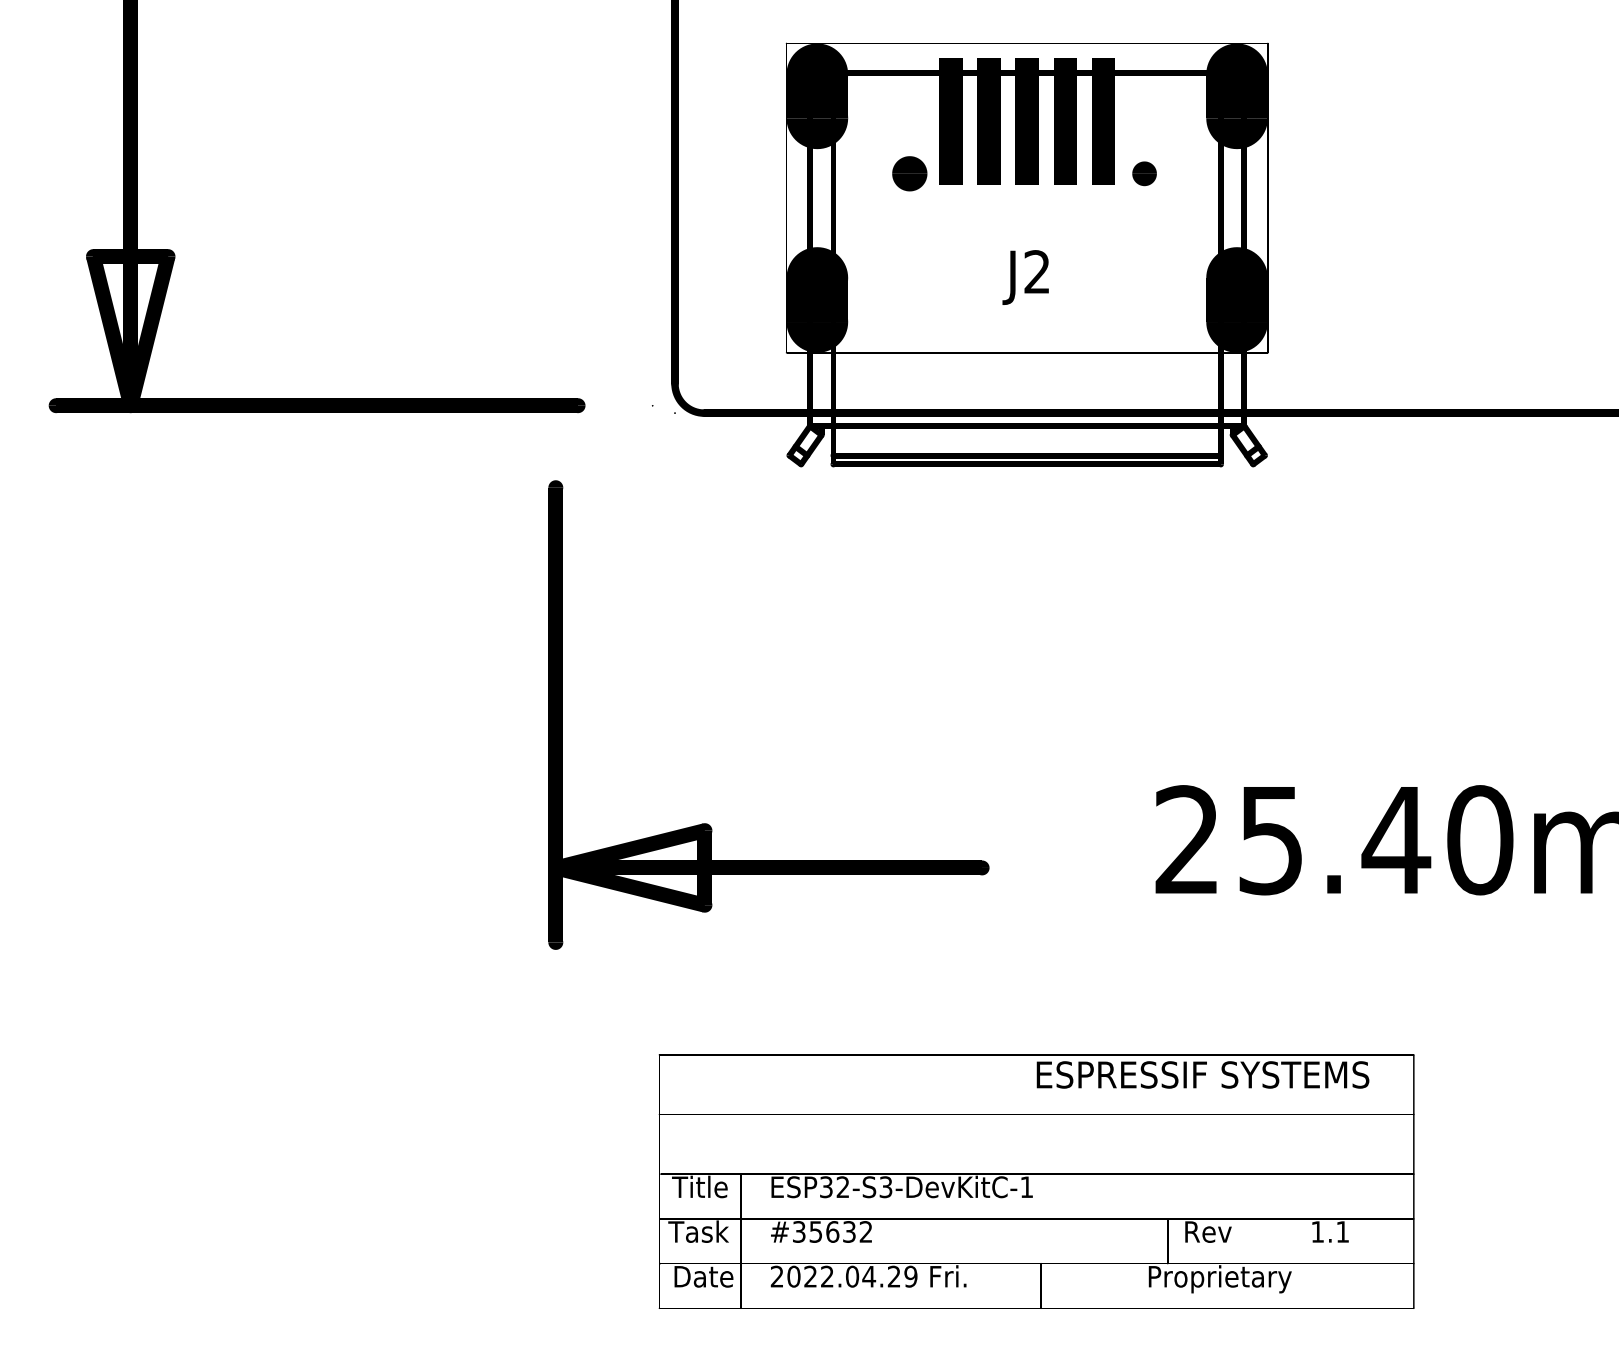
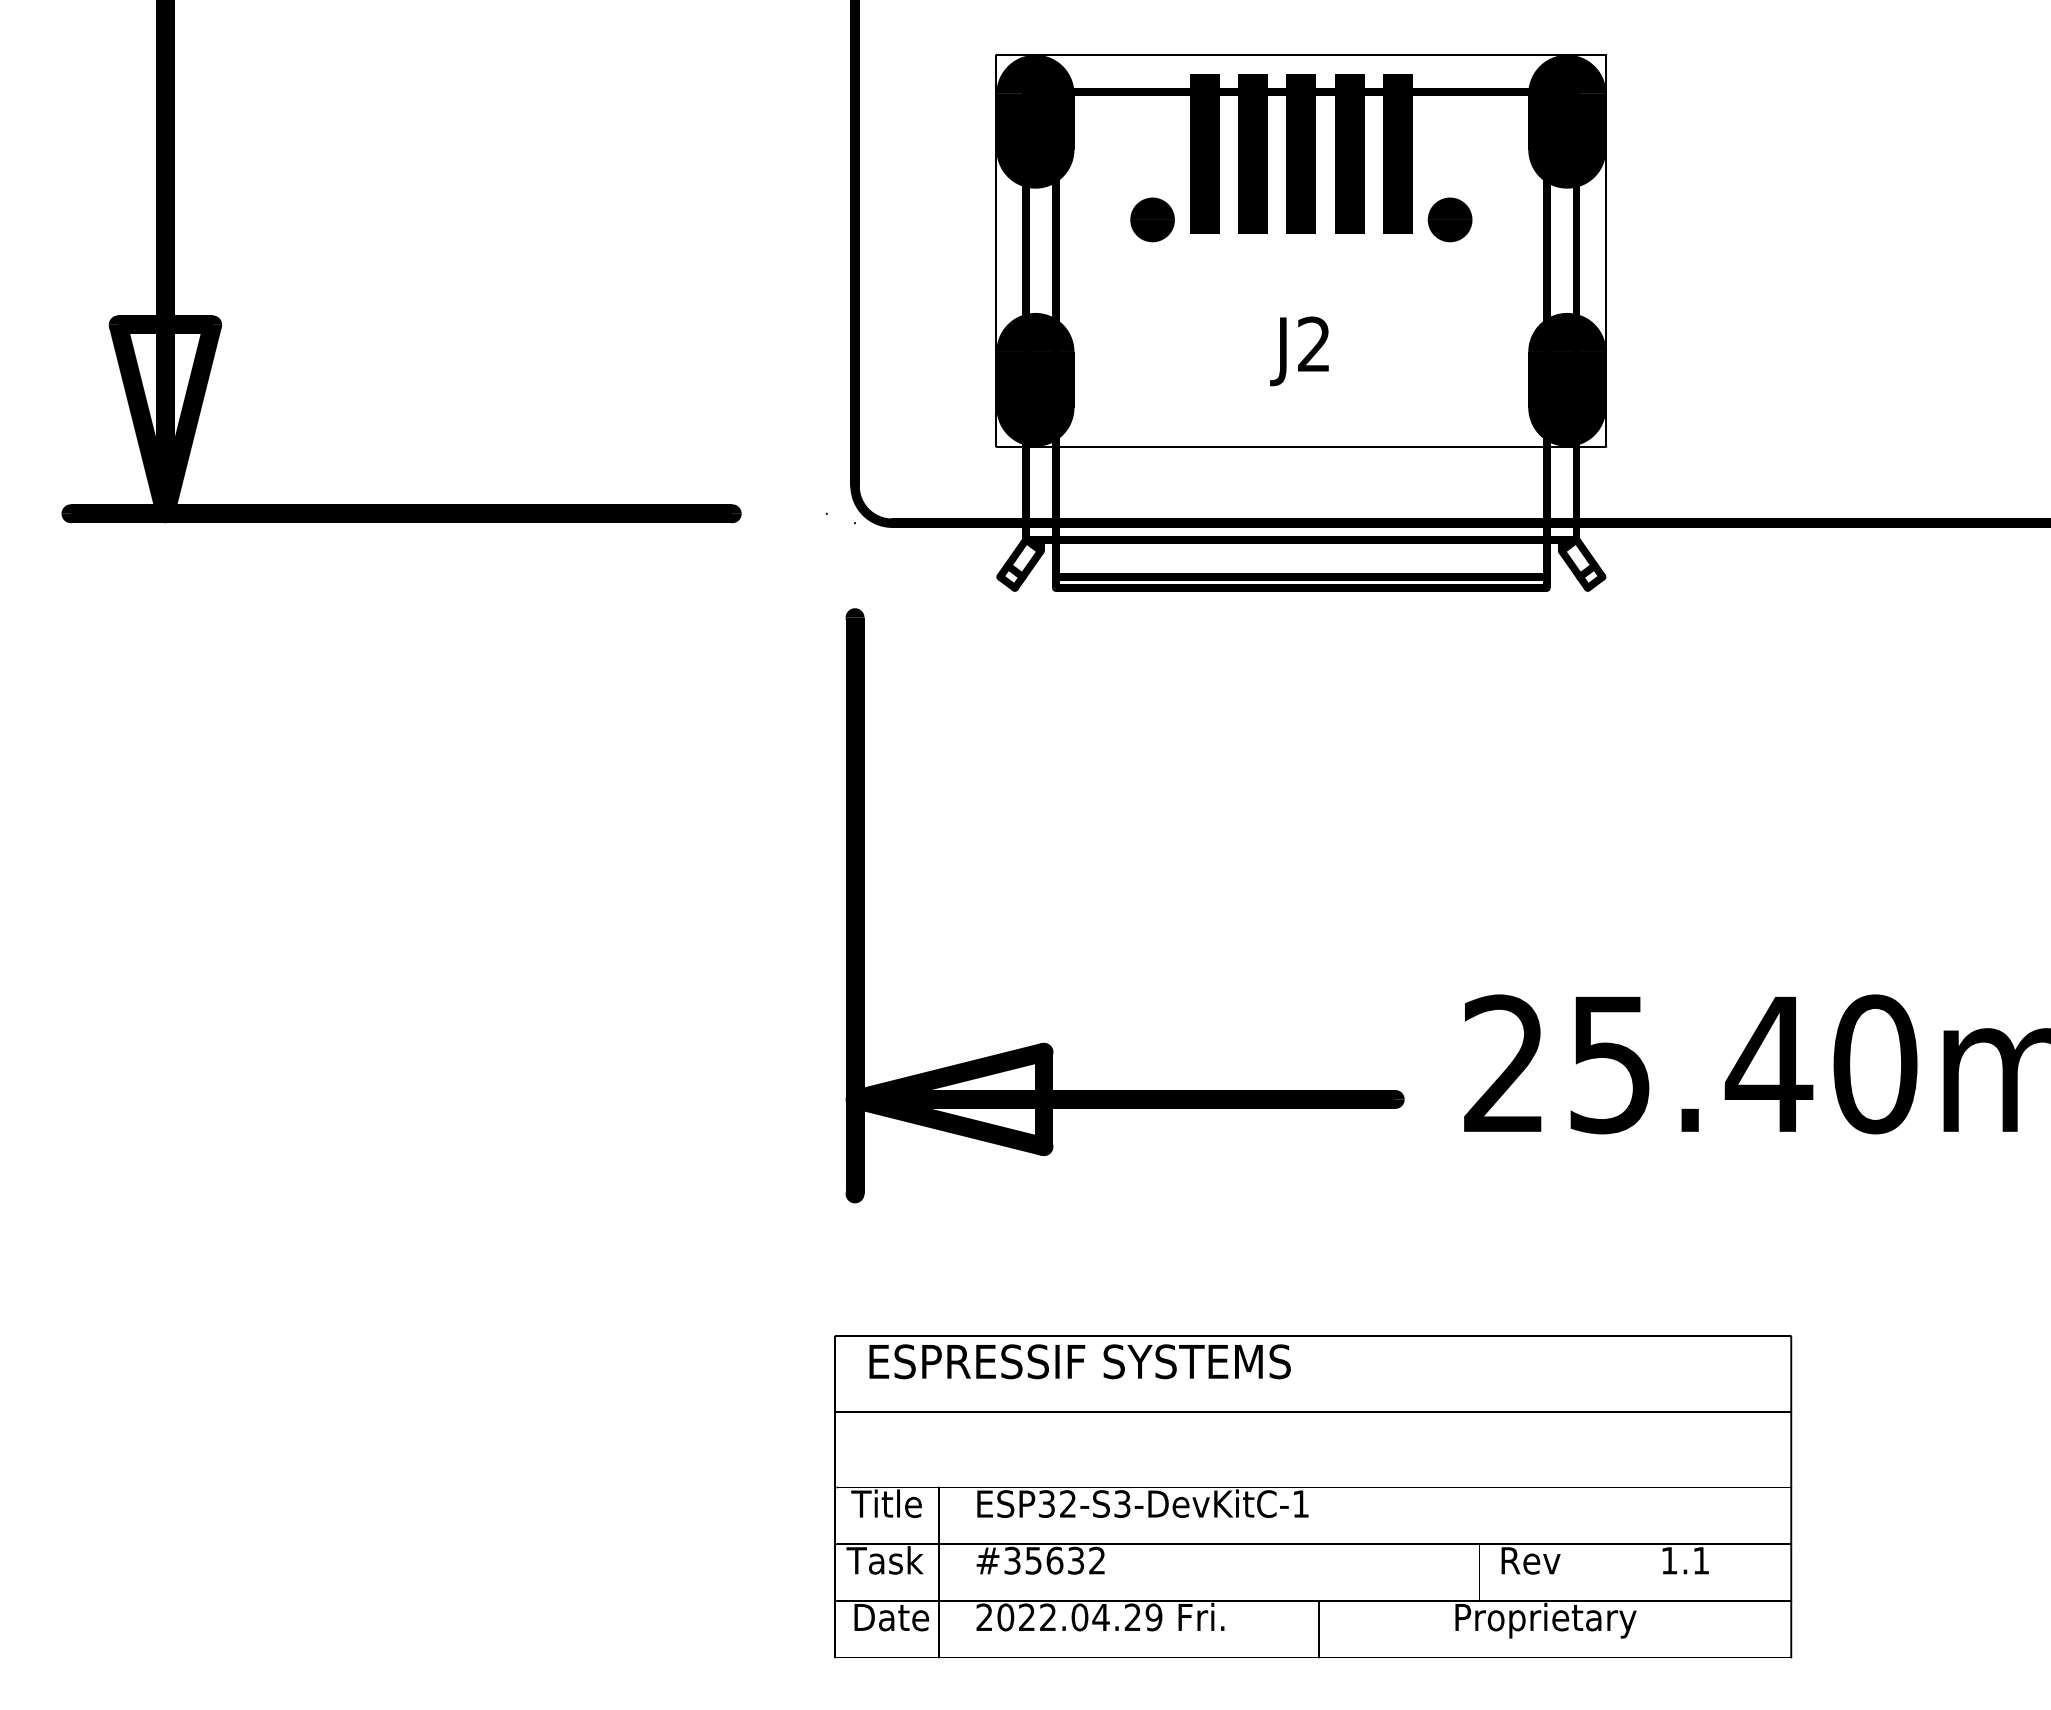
part: (1144, 173) -> (1449, 219), size x1.43
part: (709, 824) -> (1049, 1044), moved
text: (1202, 1074) -> (1079, 1361), moved

